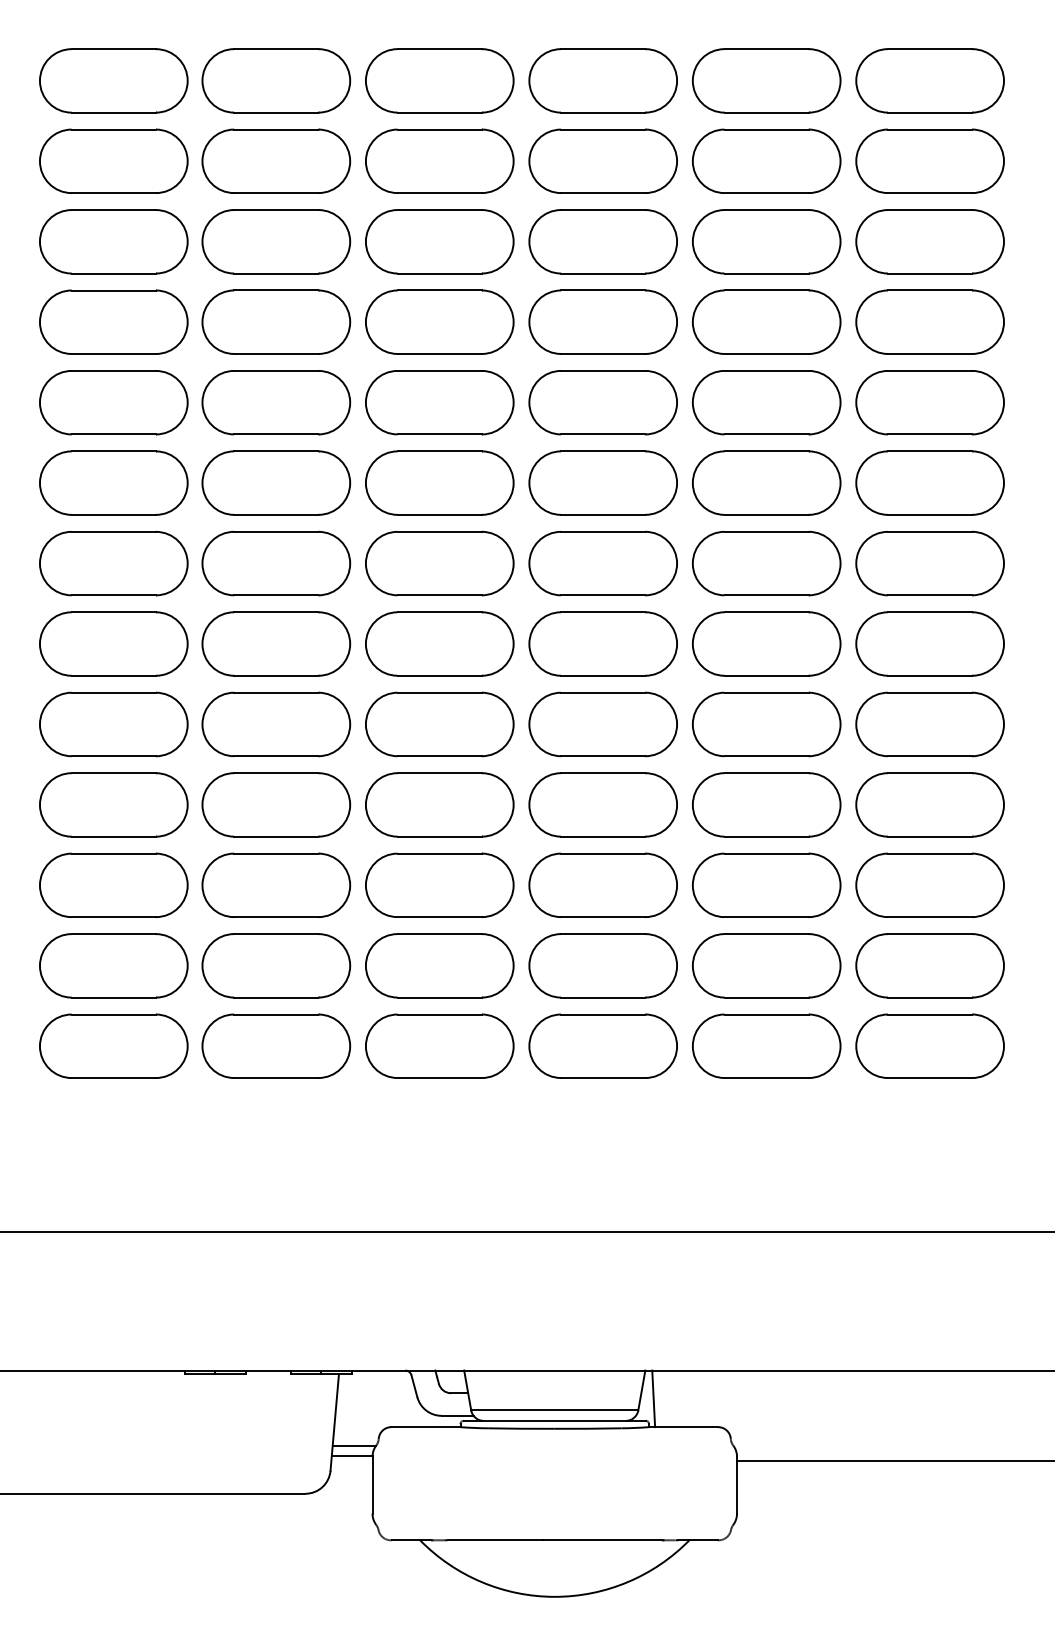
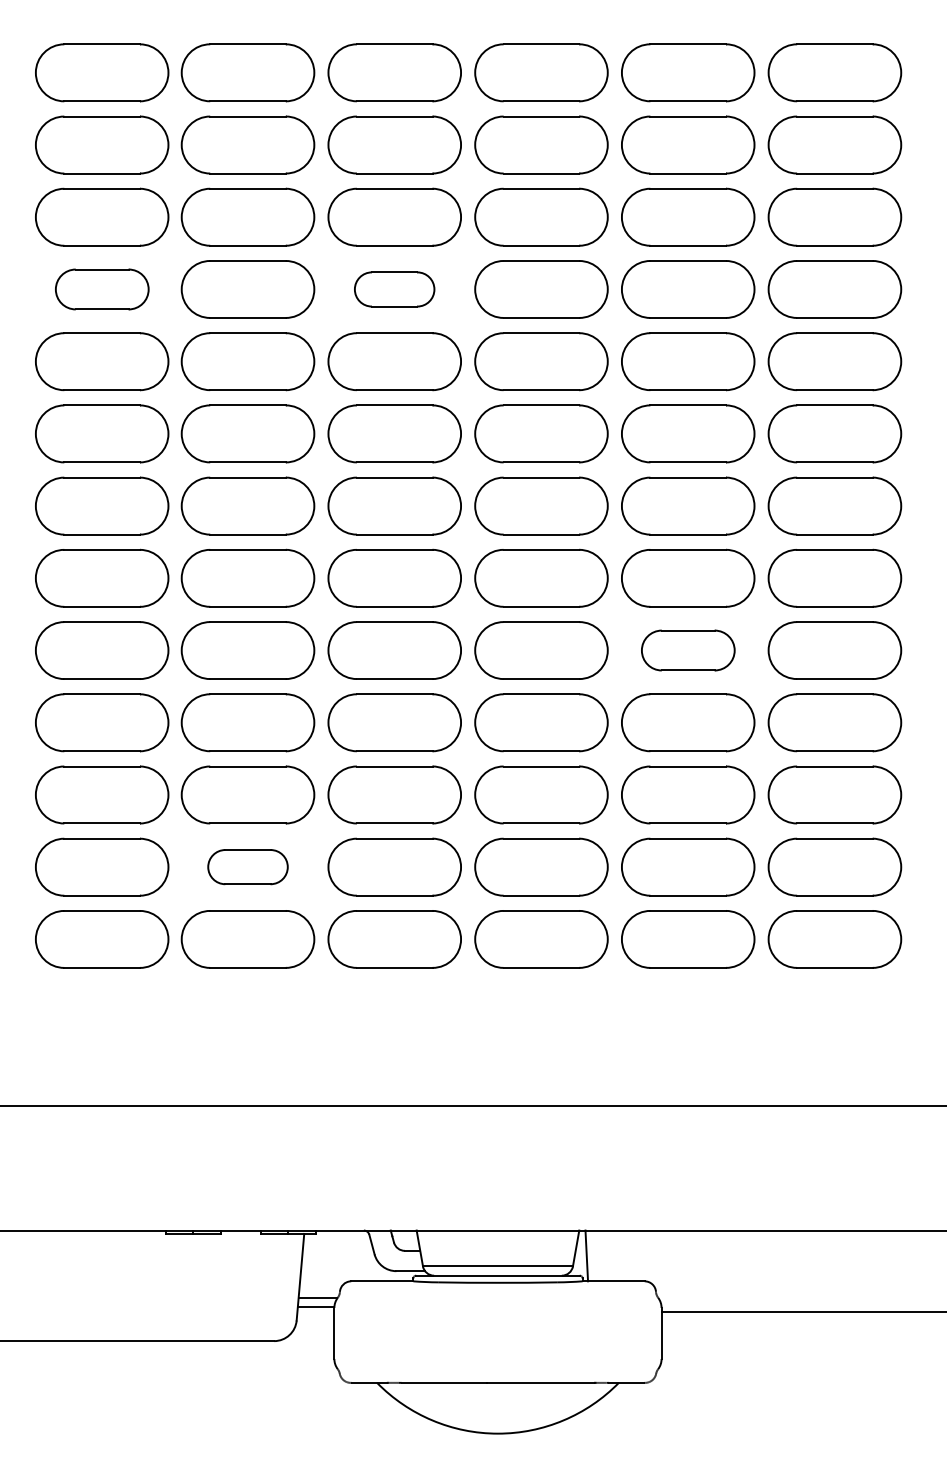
part: (114, 322) -> (102, 289), size x0.7
part: (439, 322) -> (394, 289), size x0.6
part: (767, 724) -> (688, 650), size x0.7
part: (275, 965) -> (247, 866), size x0.6

